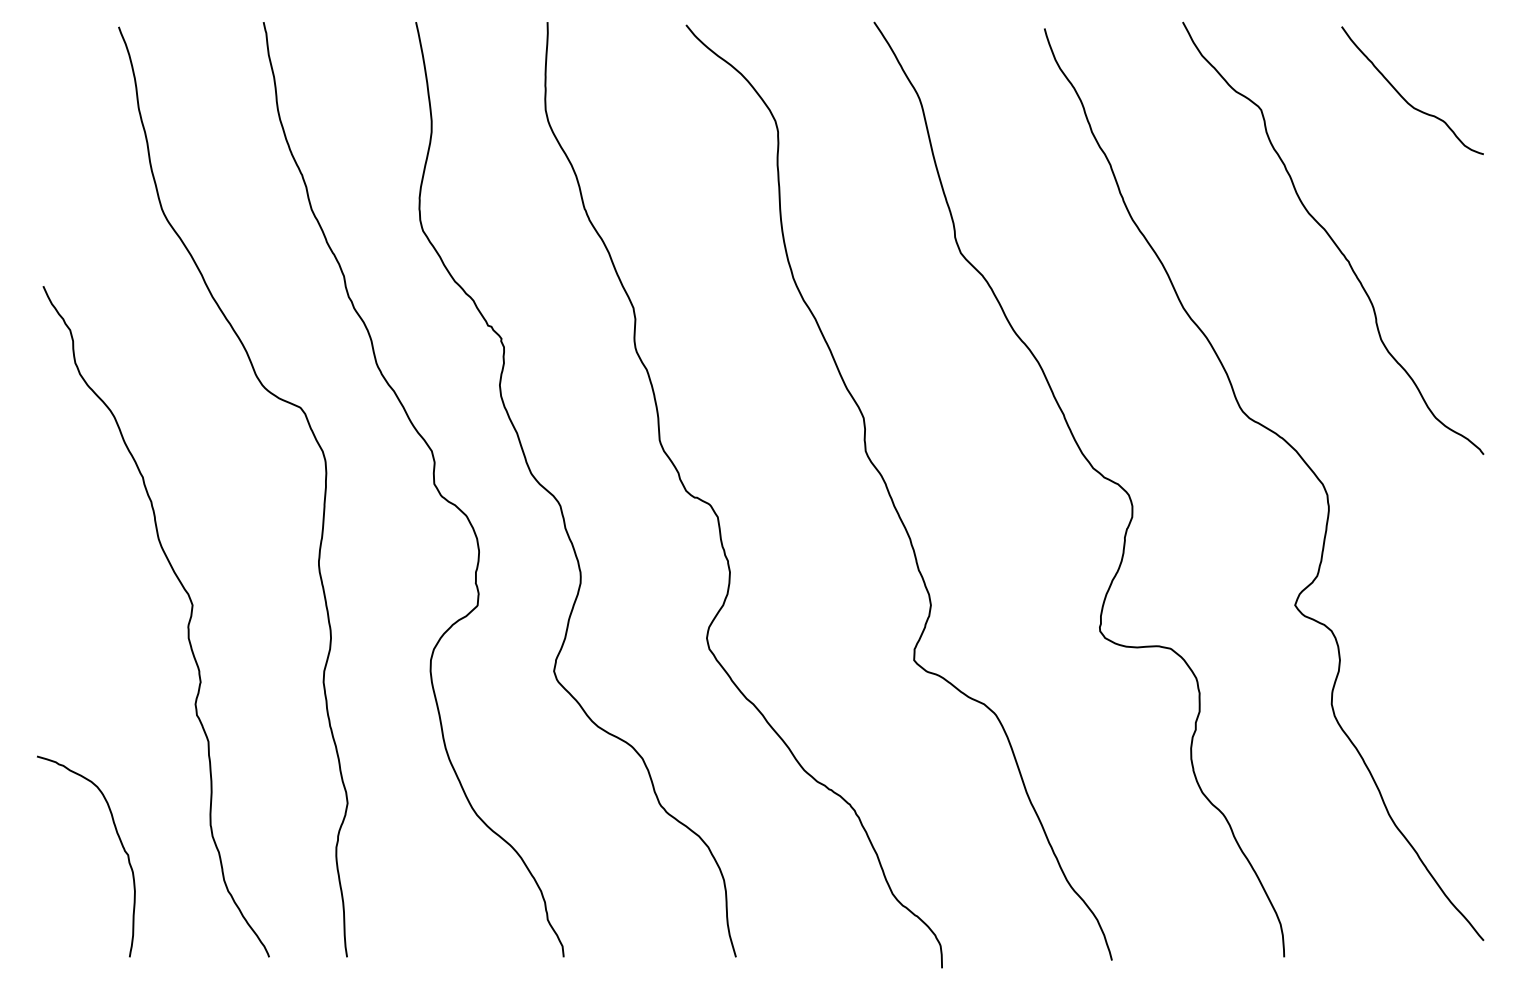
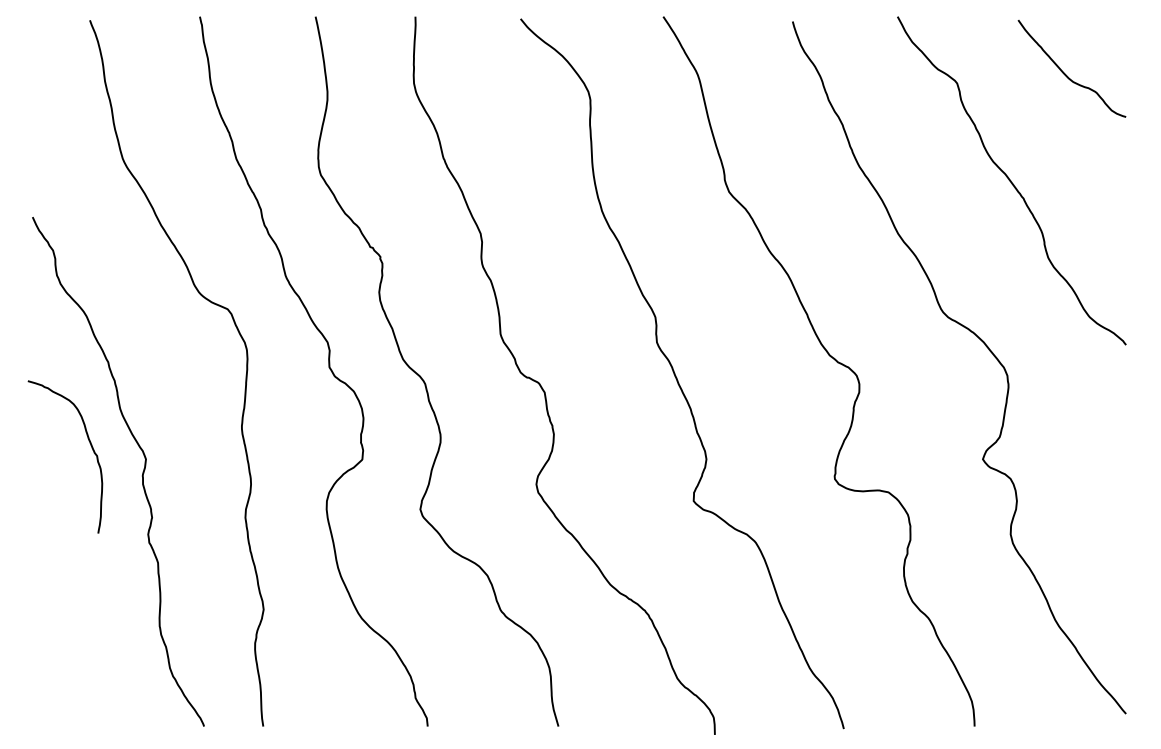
curve: (120, 845) -> (91, 448), moved

